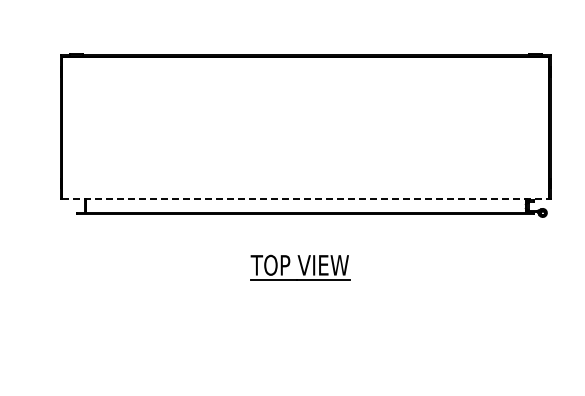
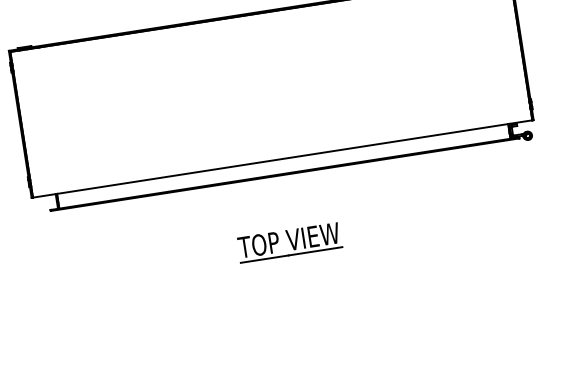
line: (306, 198) -> (283, 158), dashed -> solid
part: (300, 267) -> (289, 242), moved

